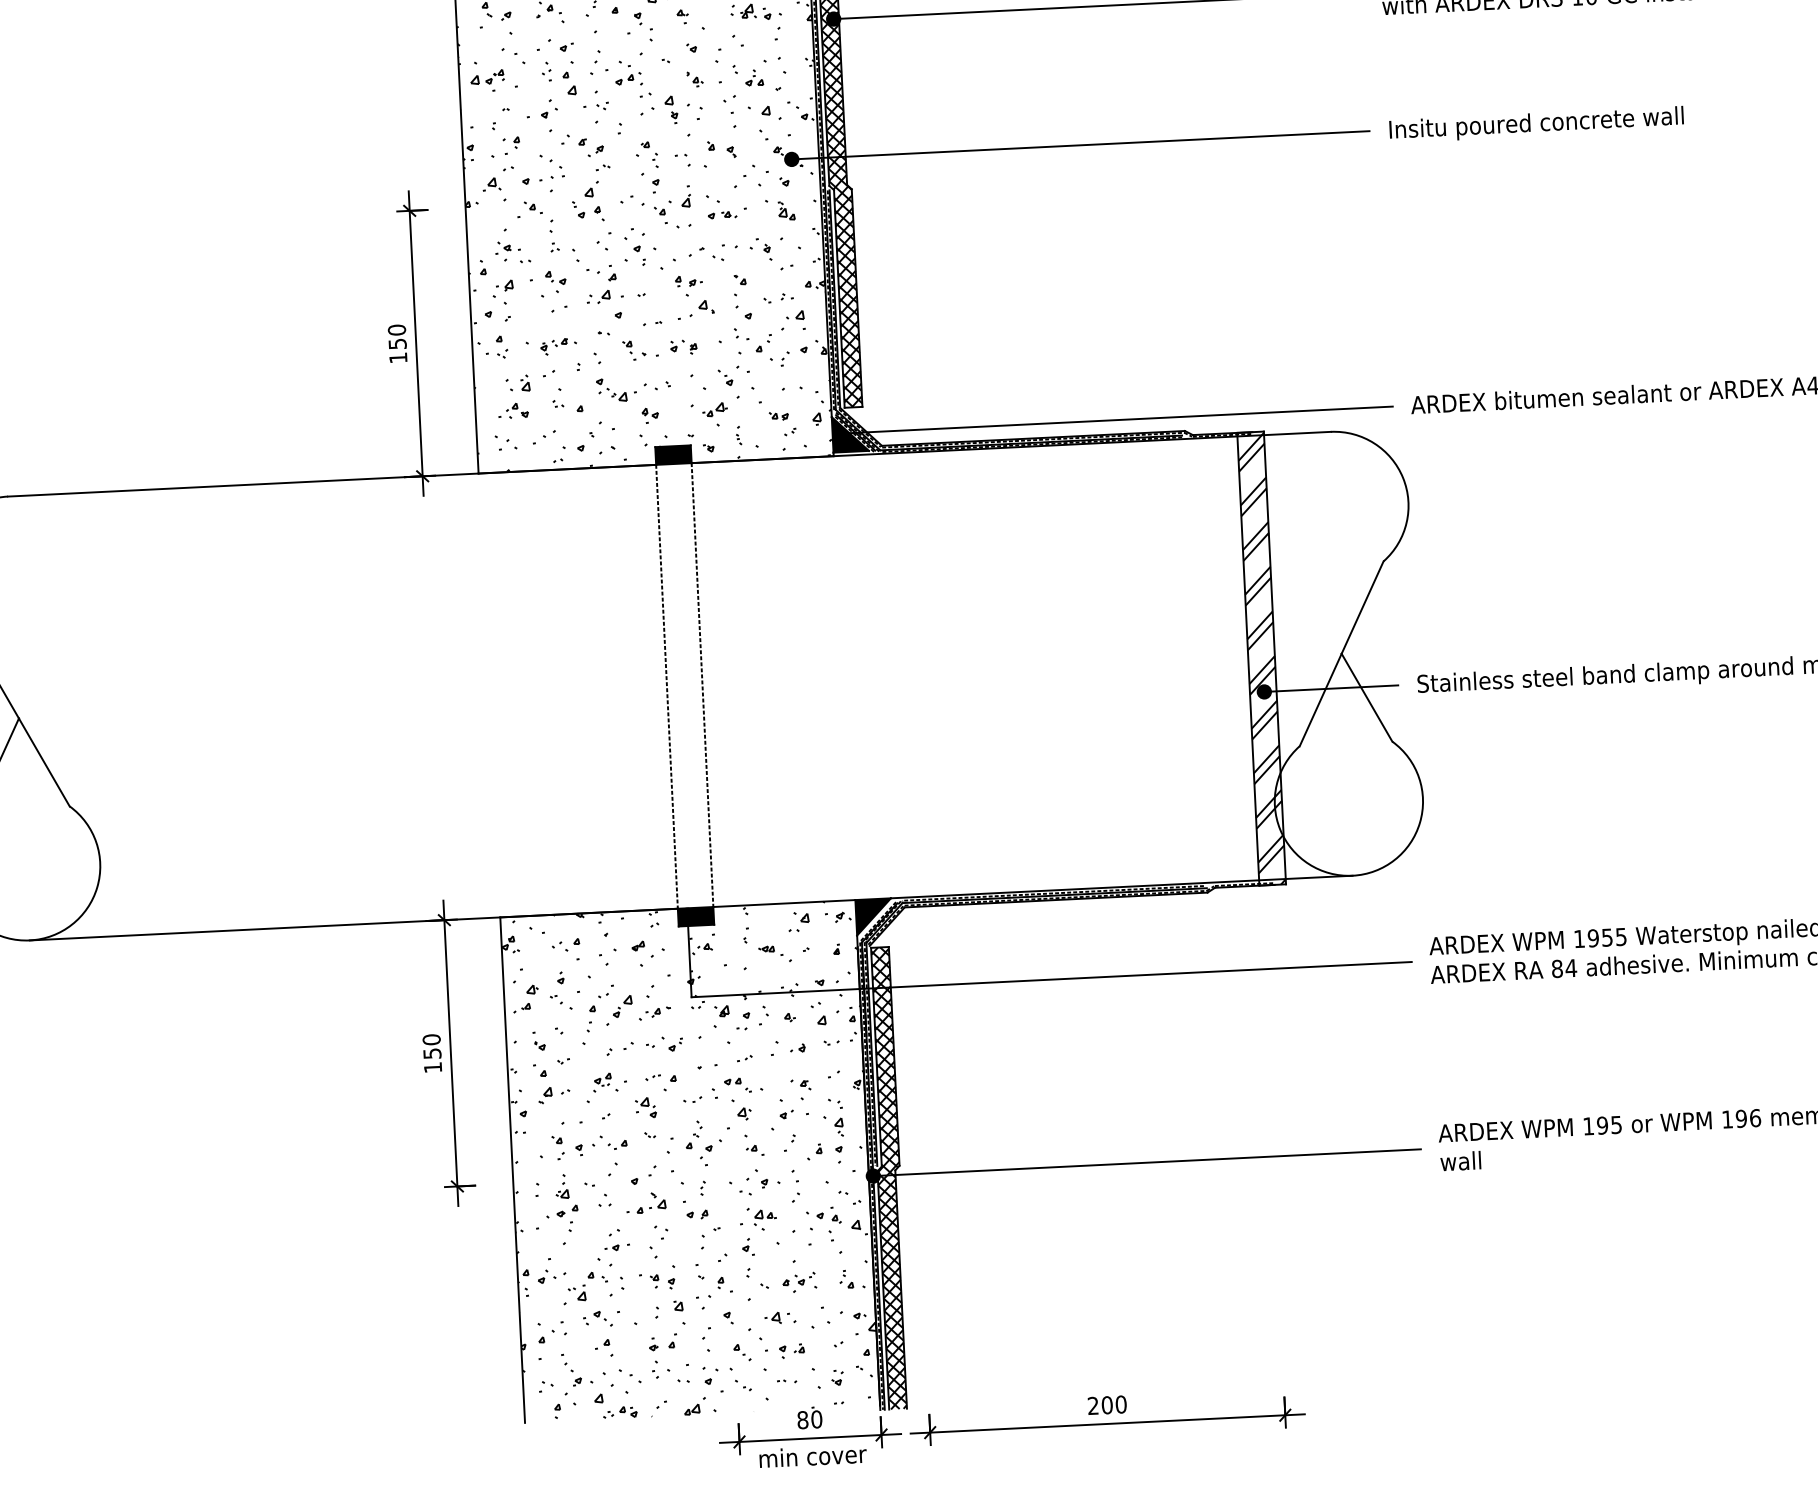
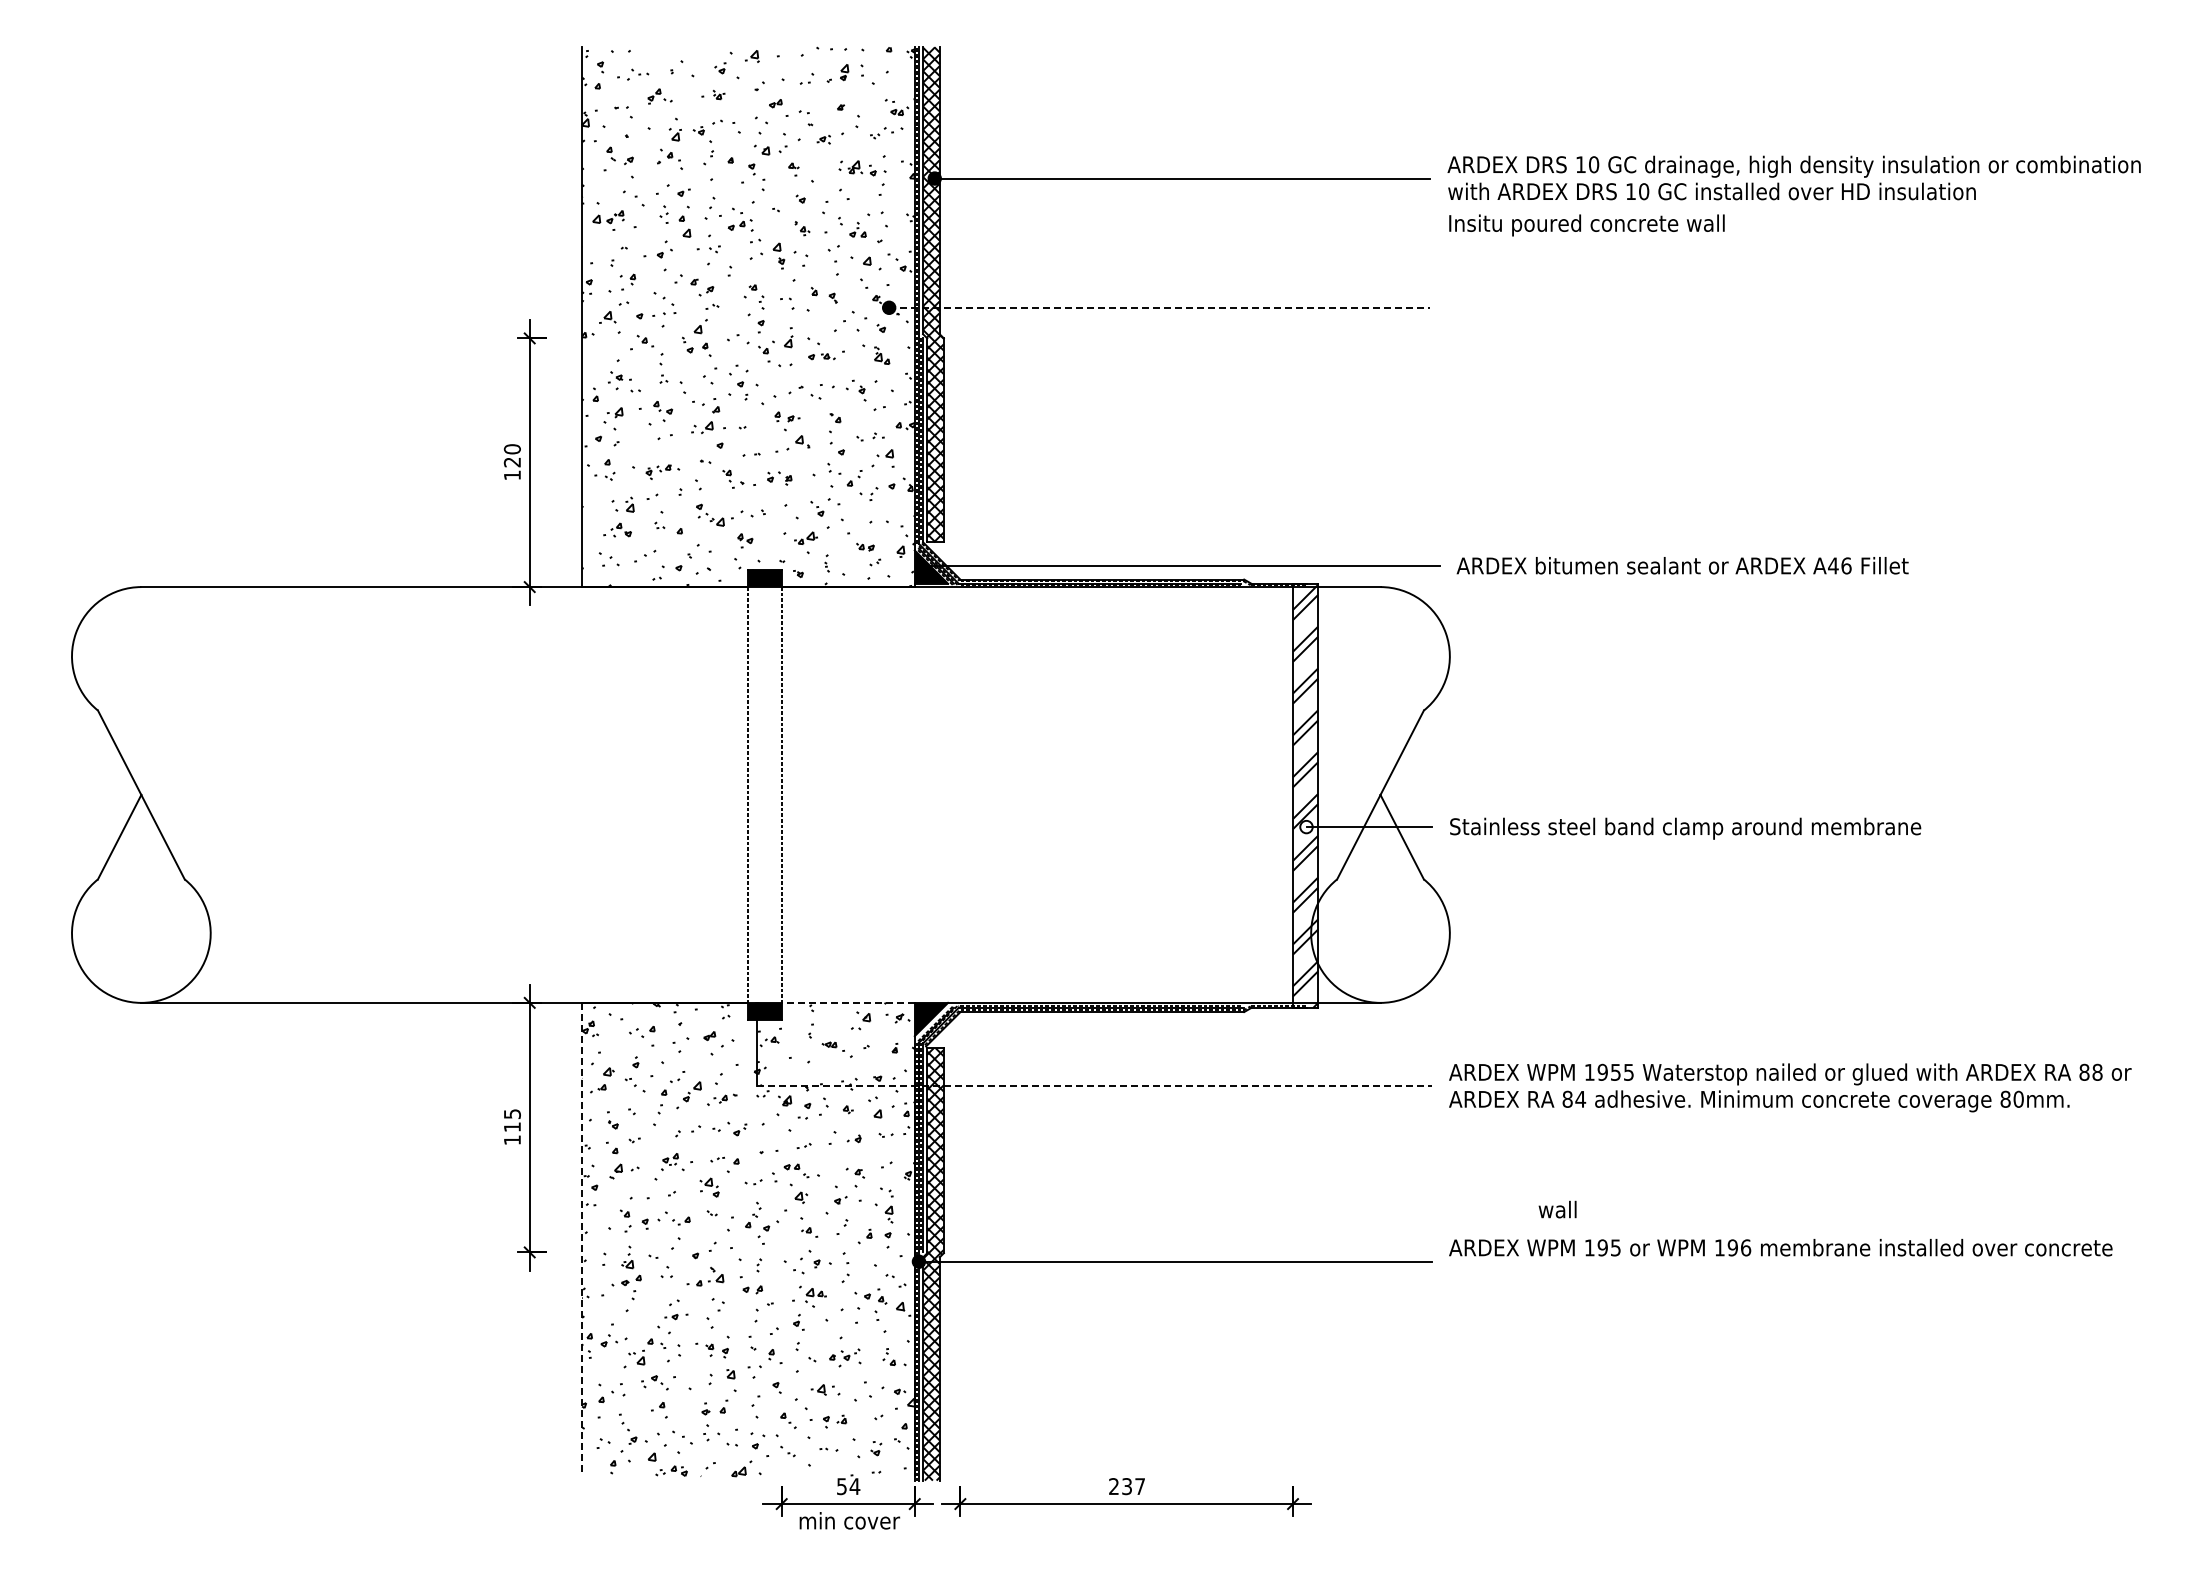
text: (1536, 124) -> (1586, 225), moved
line: (1080, 144) -> (1159, 307), solid -> dashed
text: (396, 344) -> (511, 462), 150 -> 120
fill: (1264, 691) -> (1306, 826), removed
line: (784, 903) -> (848, 1002), solid -> dashed
line: (1052, 979) -> (1095, 1086), solid -> dashed
text: (431, 1046) -> (511, 1120), 150 -> 115
text: (1460, 1161) -> (1557, 1209), moved
line: (513, 1169) -> (582, 1239), solid -> dashed
text: (1114, 1404) -> (1133, 1486), 200 -> 237
text: (809, 1419) -> (848, 1486), 80 -> 54

